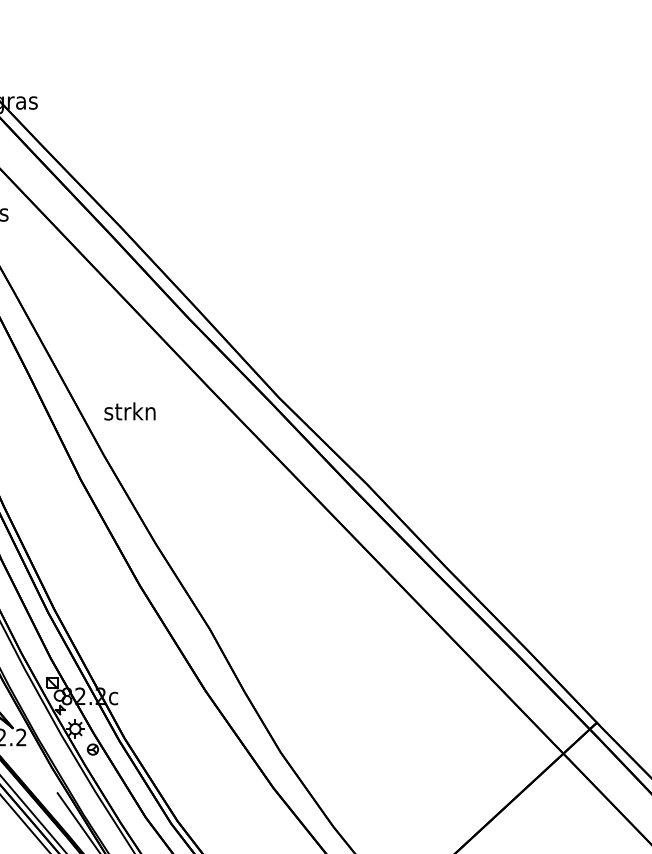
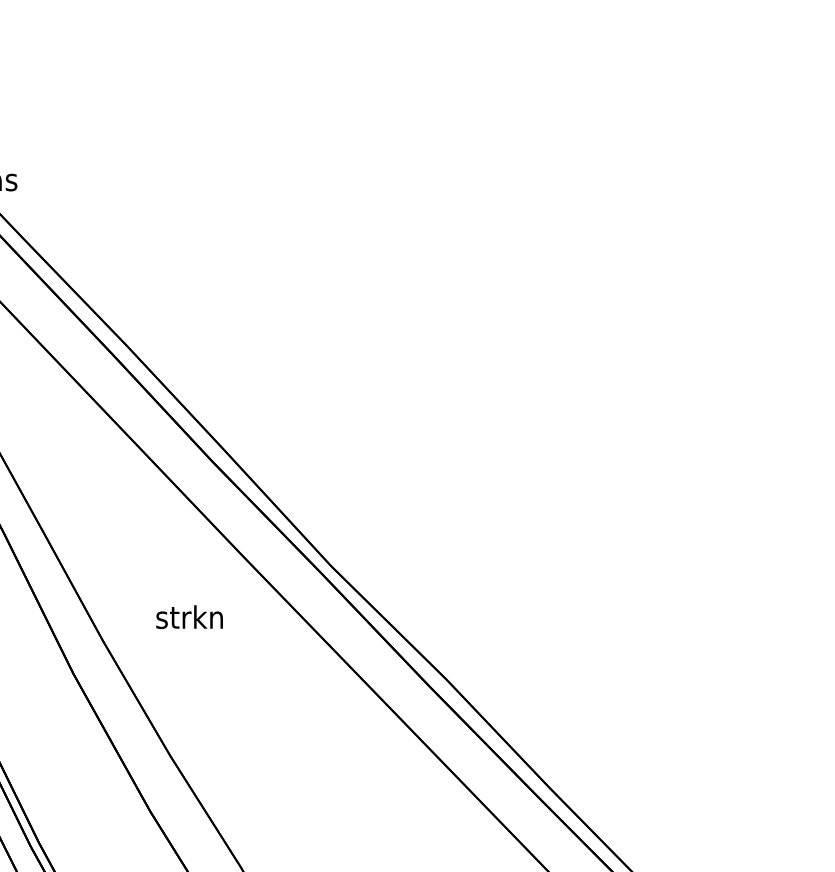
text: (129, 411) -> (188, 617), moved

